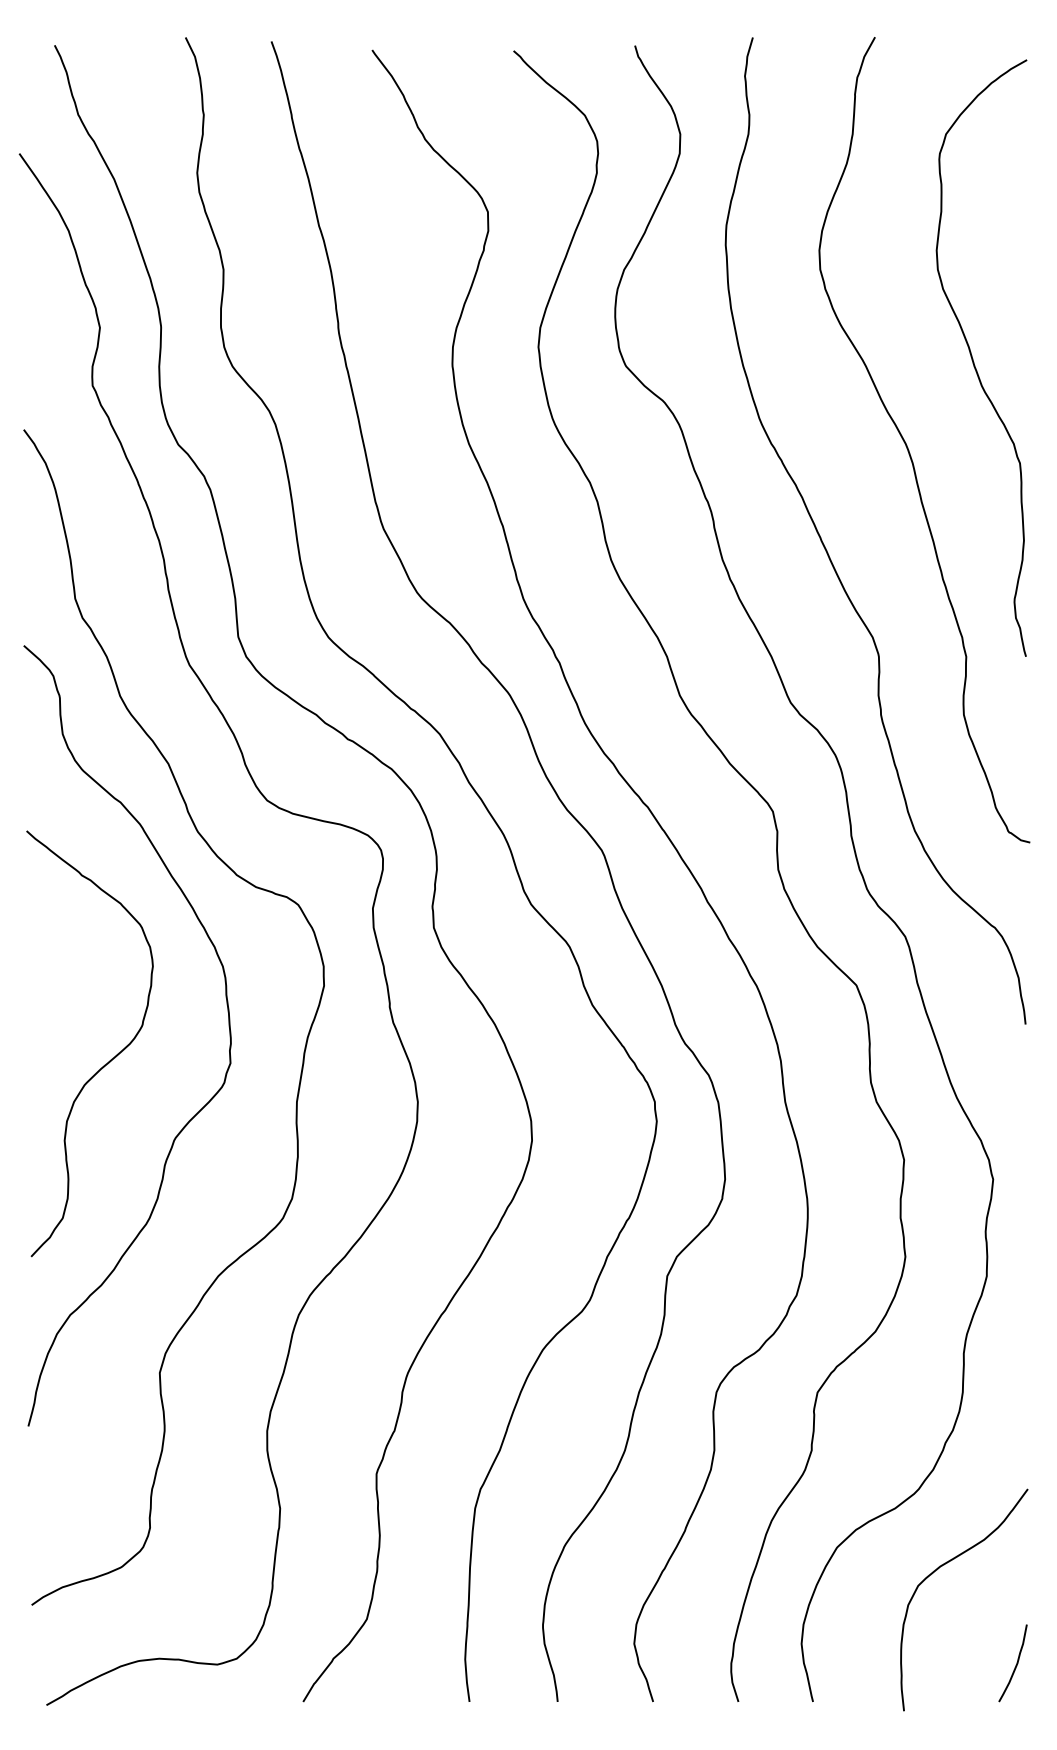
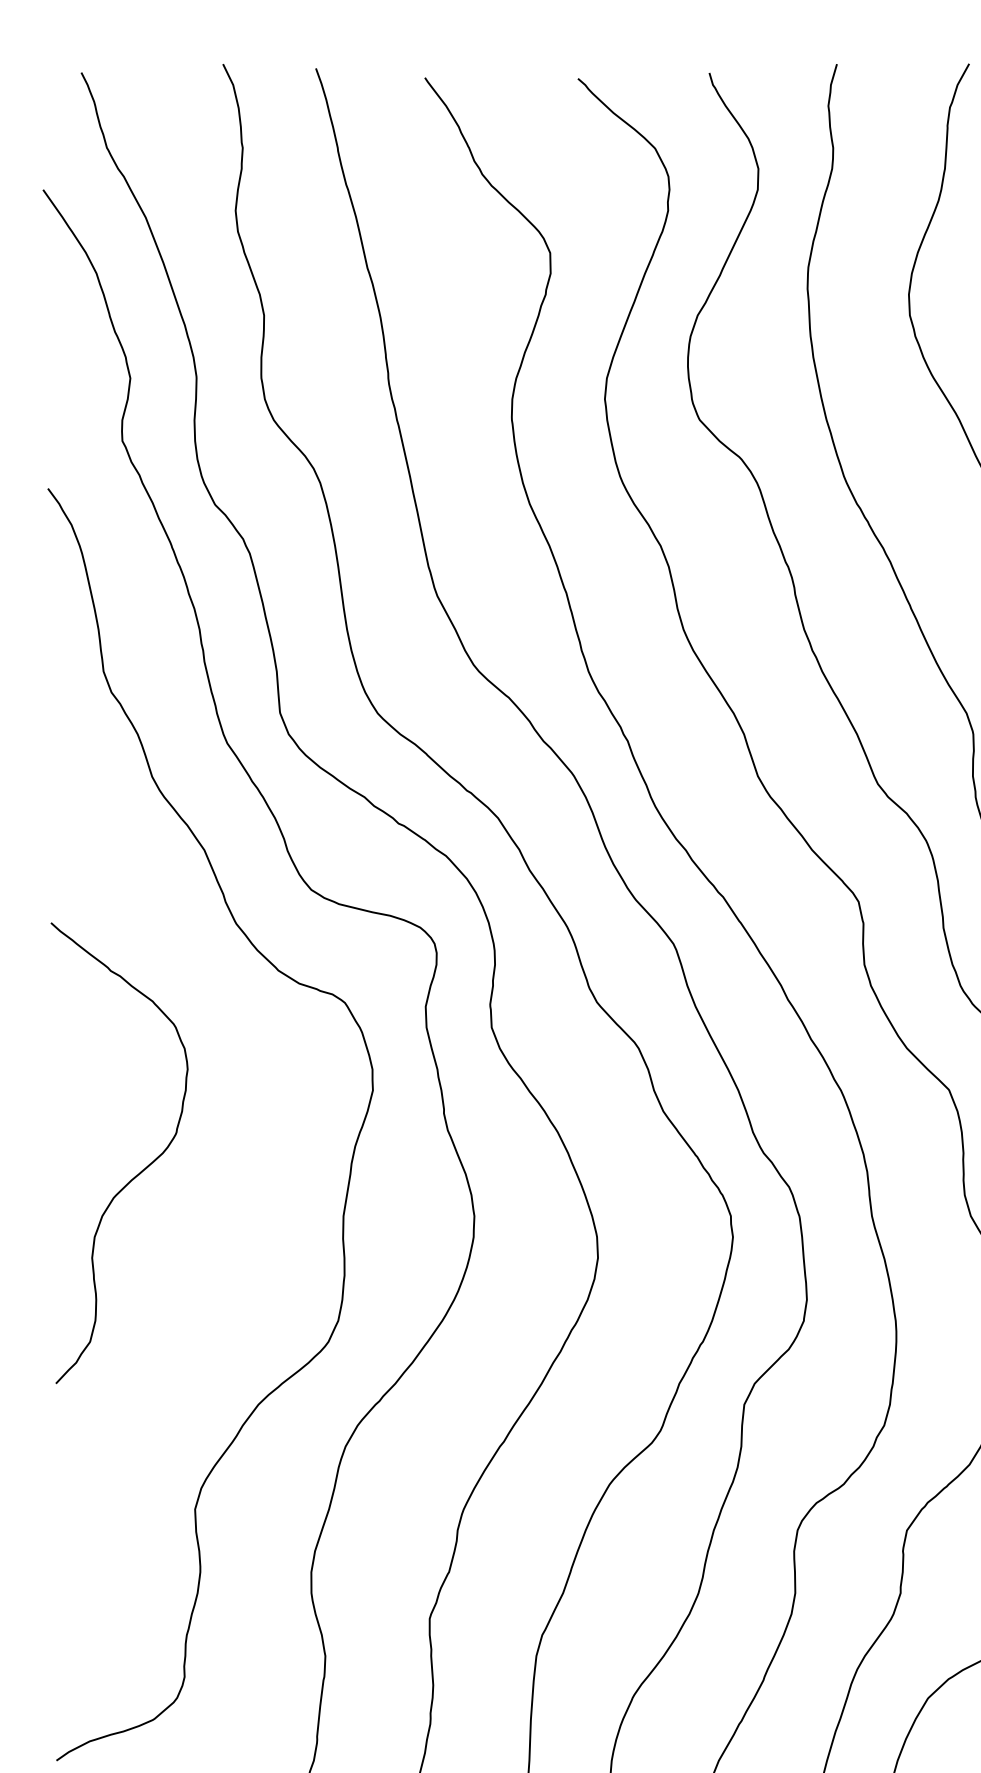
curve: (228, 1026) -> (269, 1134), removed

